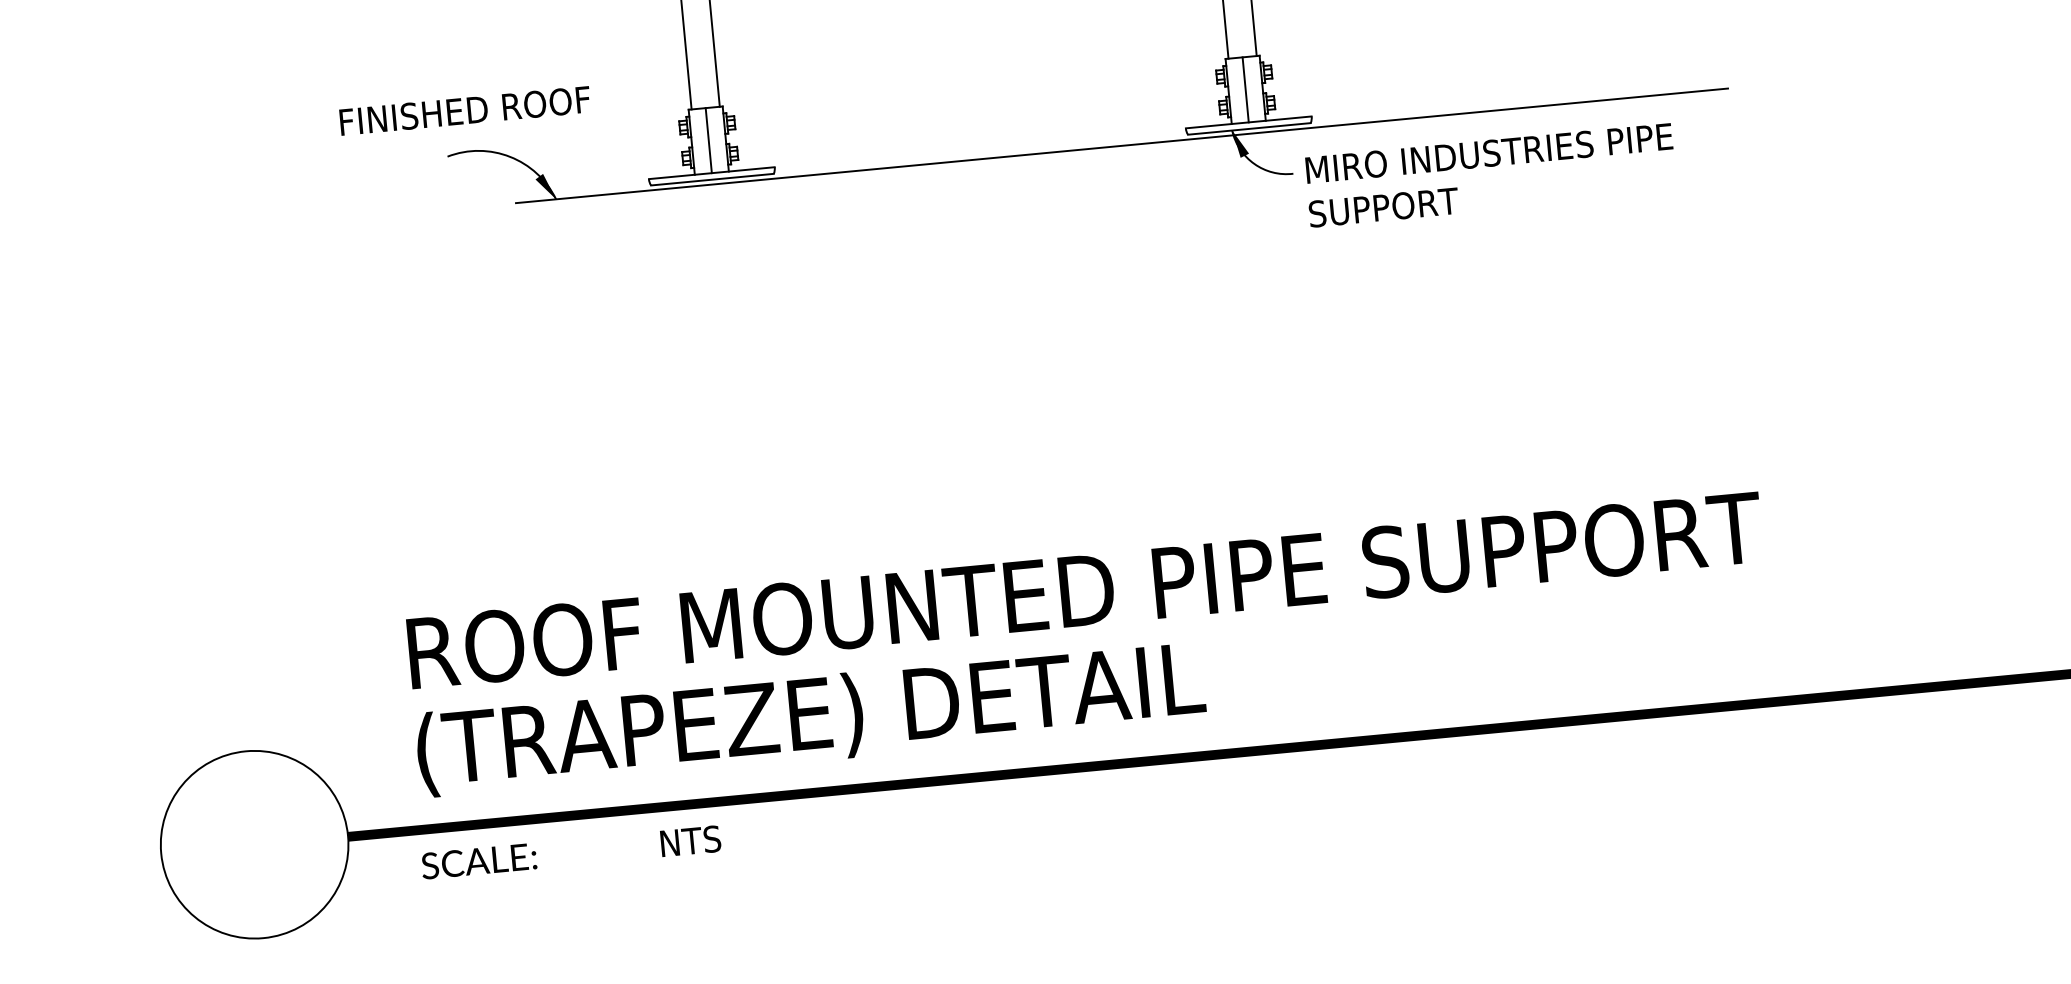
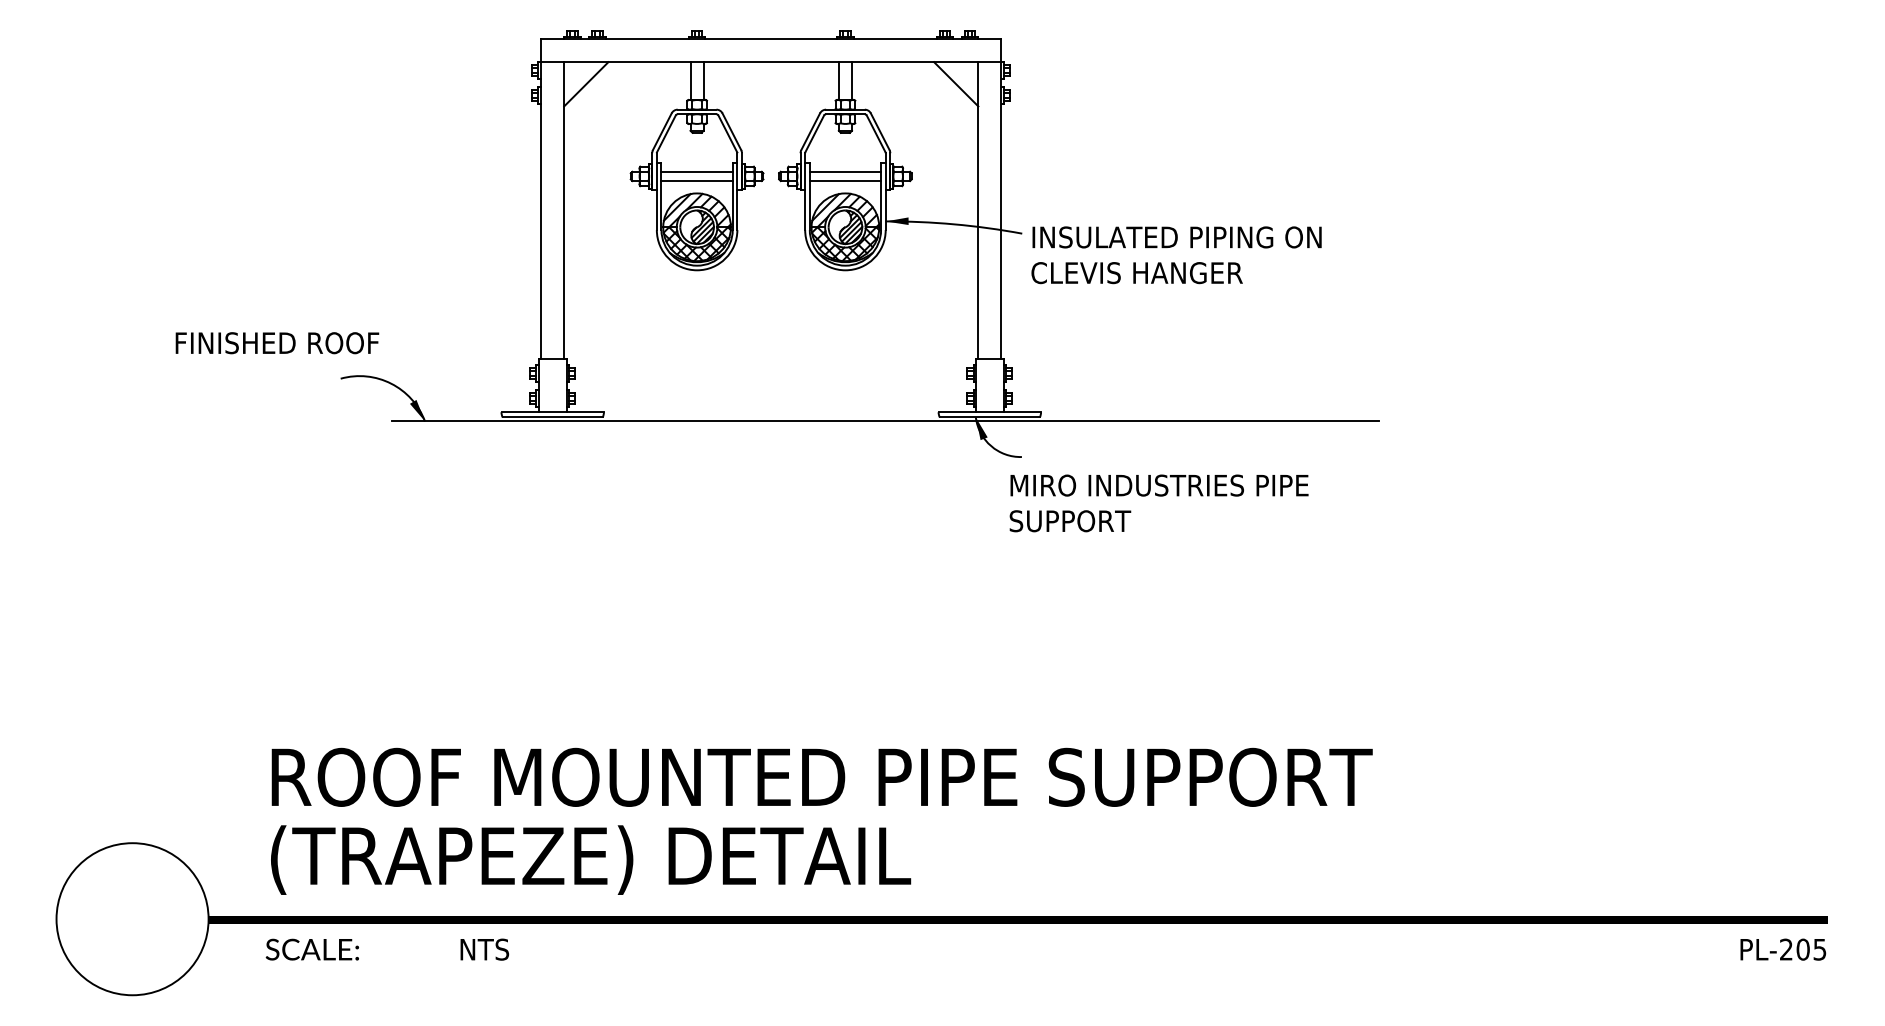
line: (1245, 89) -> (989, 385), removed
text: (465, 111) -> (277, 343), moved
line: (708, 140) -> (552, 385), removed
text: (1490, 175) -> (1158, 503), moved

